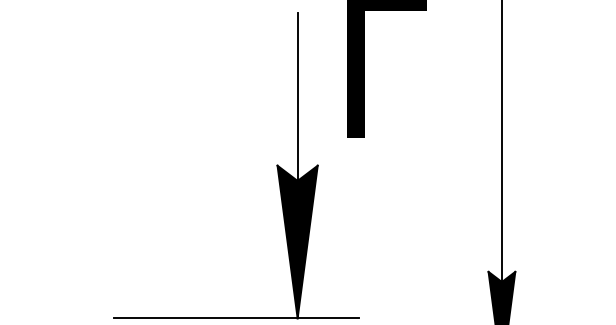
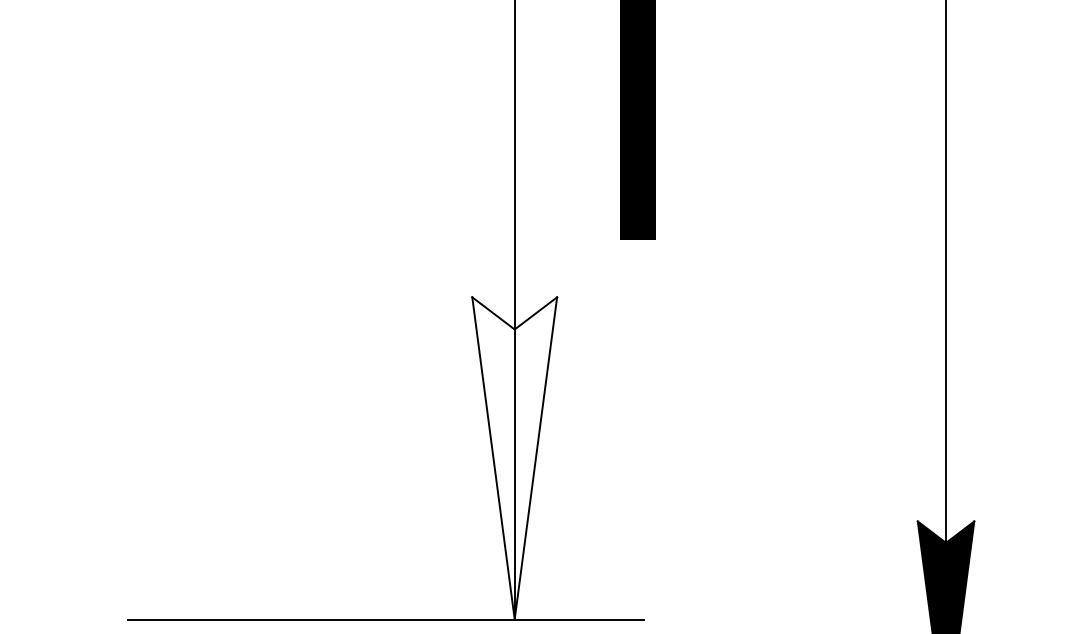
fill: (297, 241) -> (514, 457), removed

